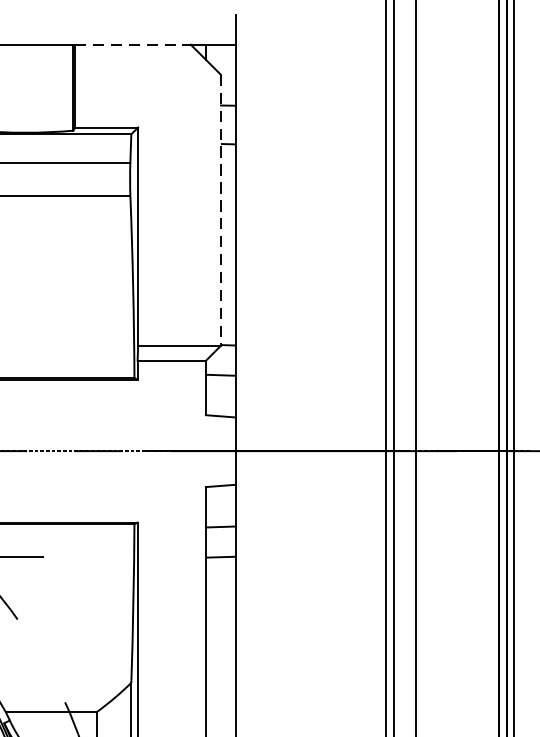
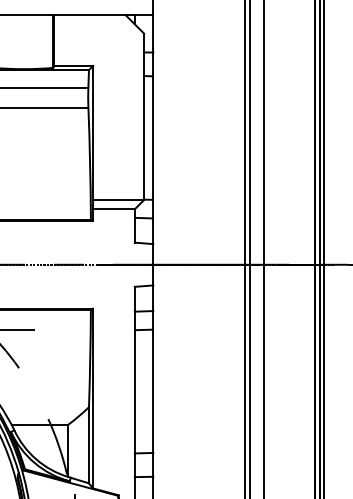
line: (132, 45) -> (89, 15), dashed -> solid
line: (221, 211) -> (144, 117), dashed -> solid

